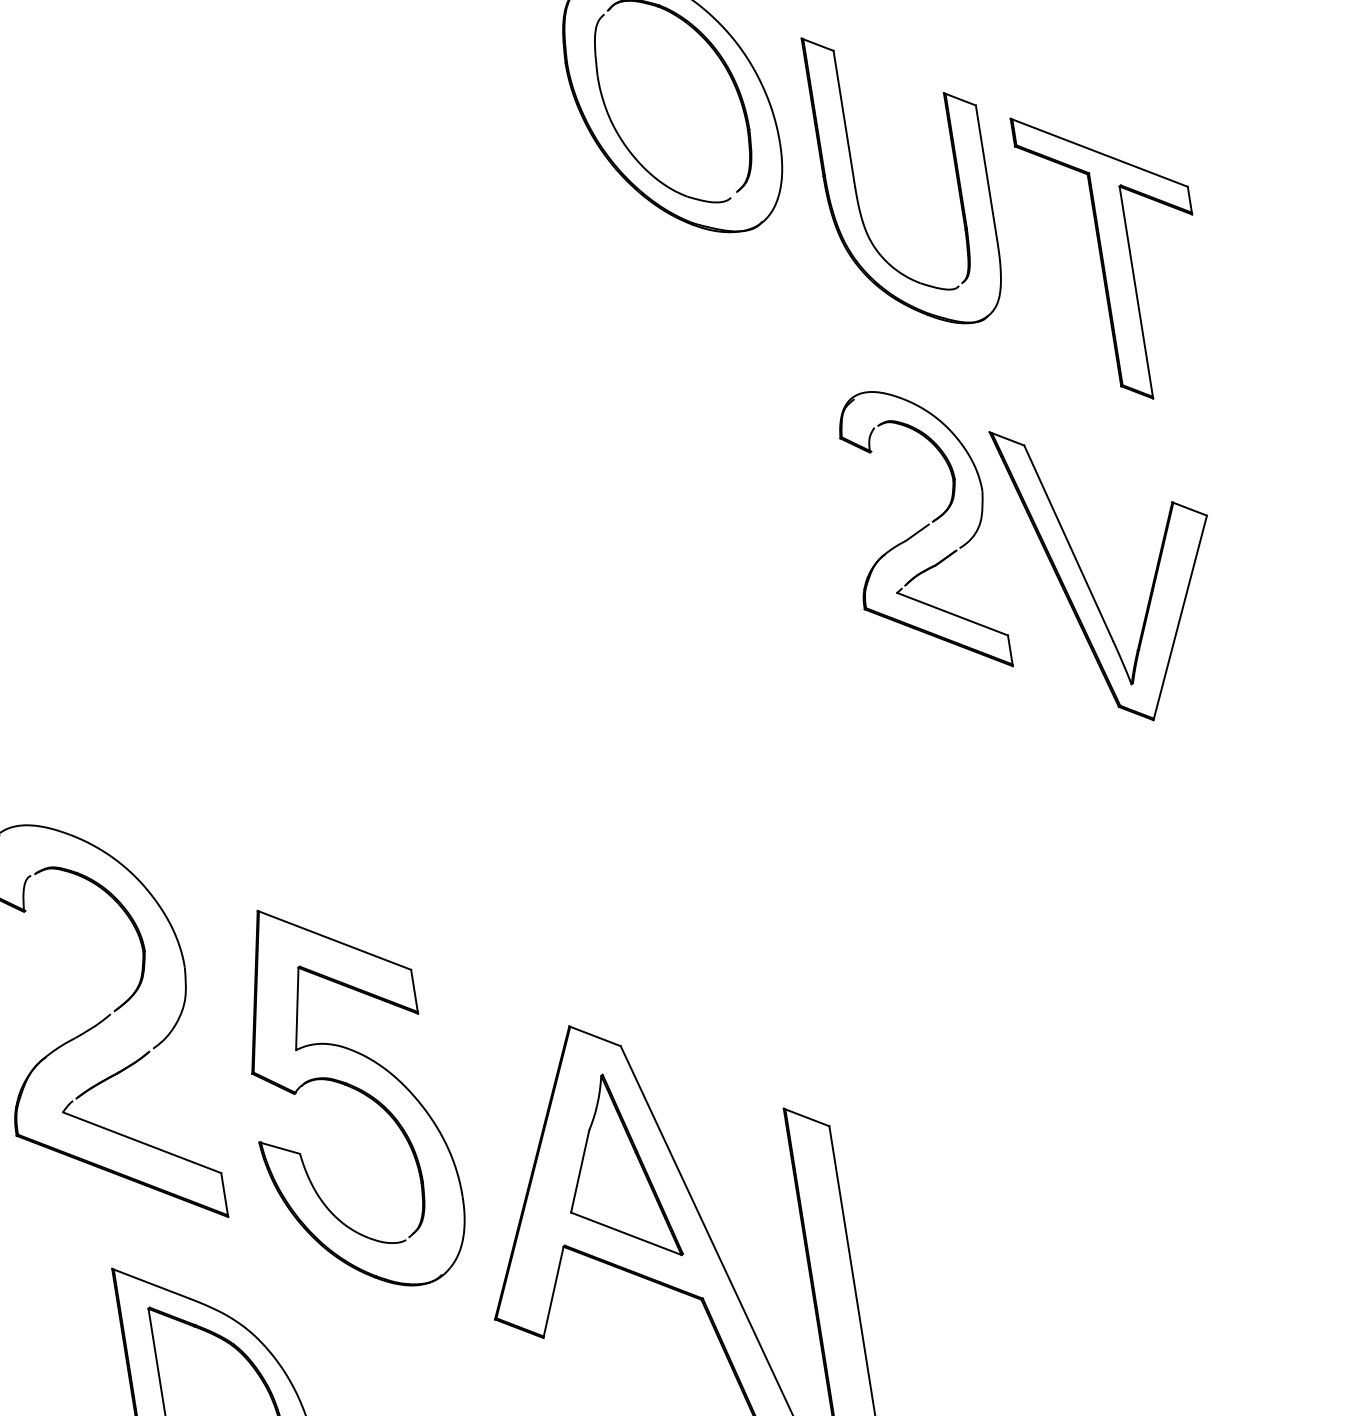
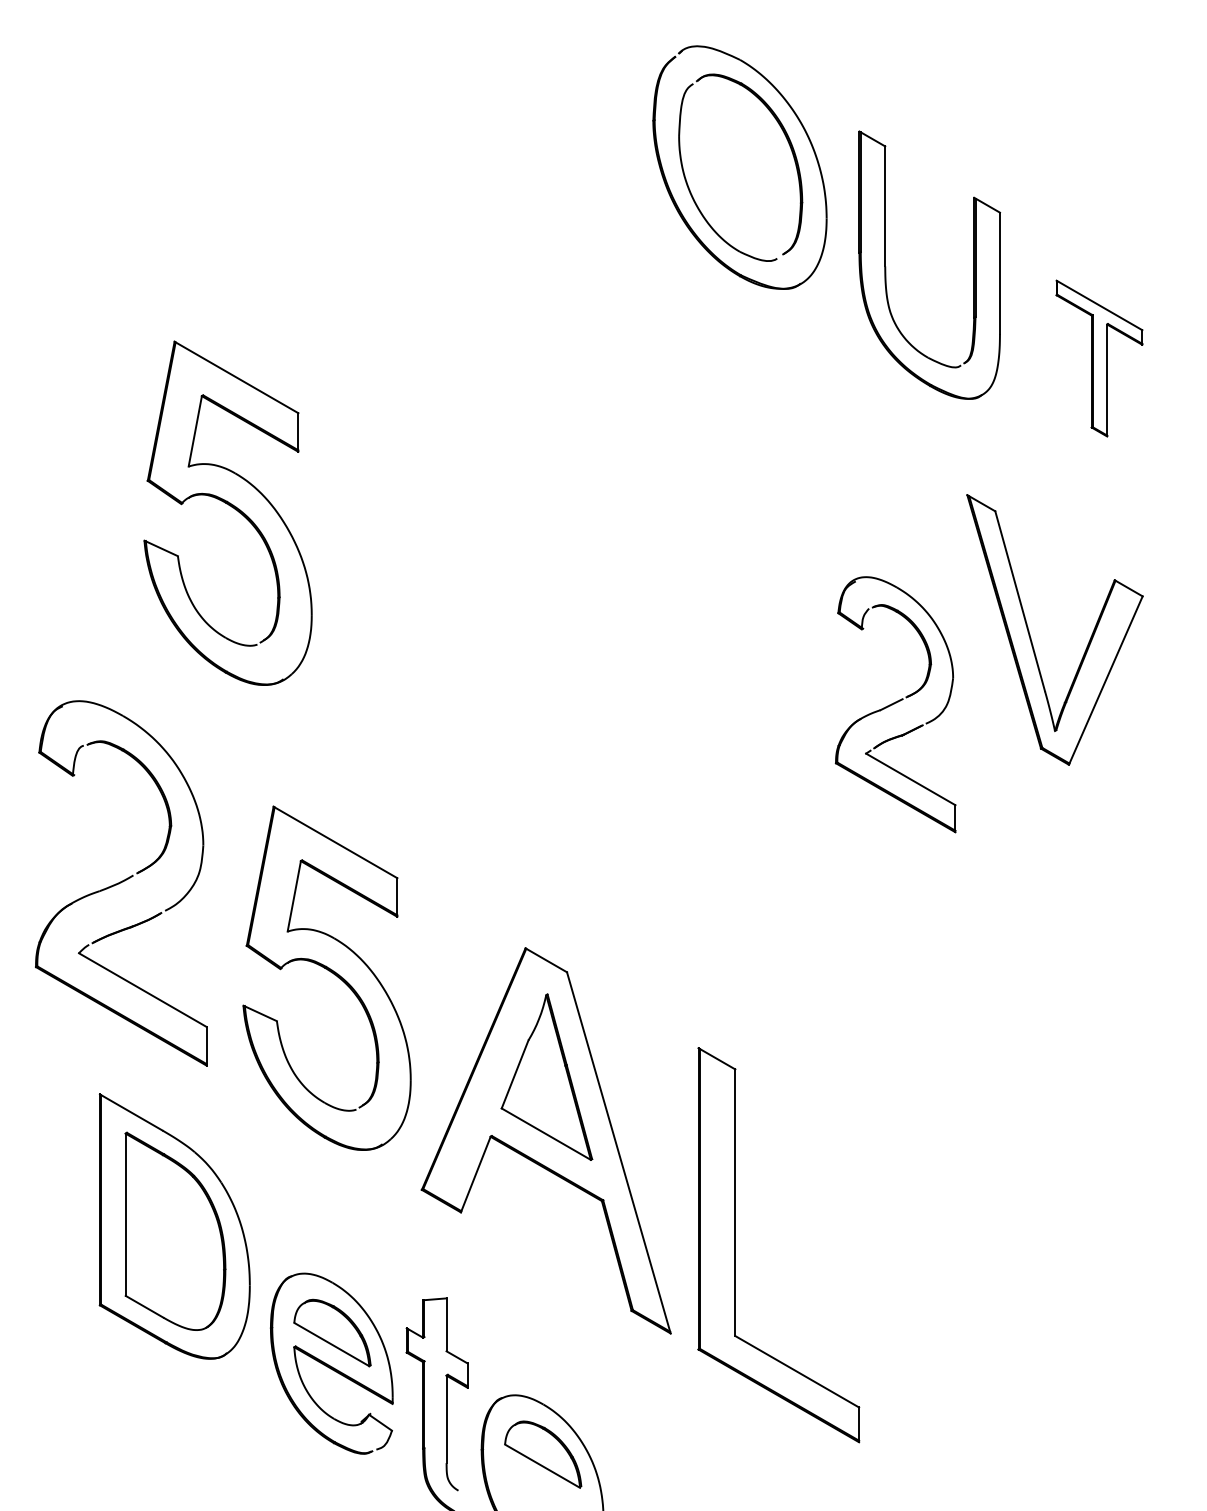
part: (1115, 253) -> (1099, 358), size x0.6
part: (921, 531) -> (895, 704), moved
part: (153, 577) -> (229, 506), added

